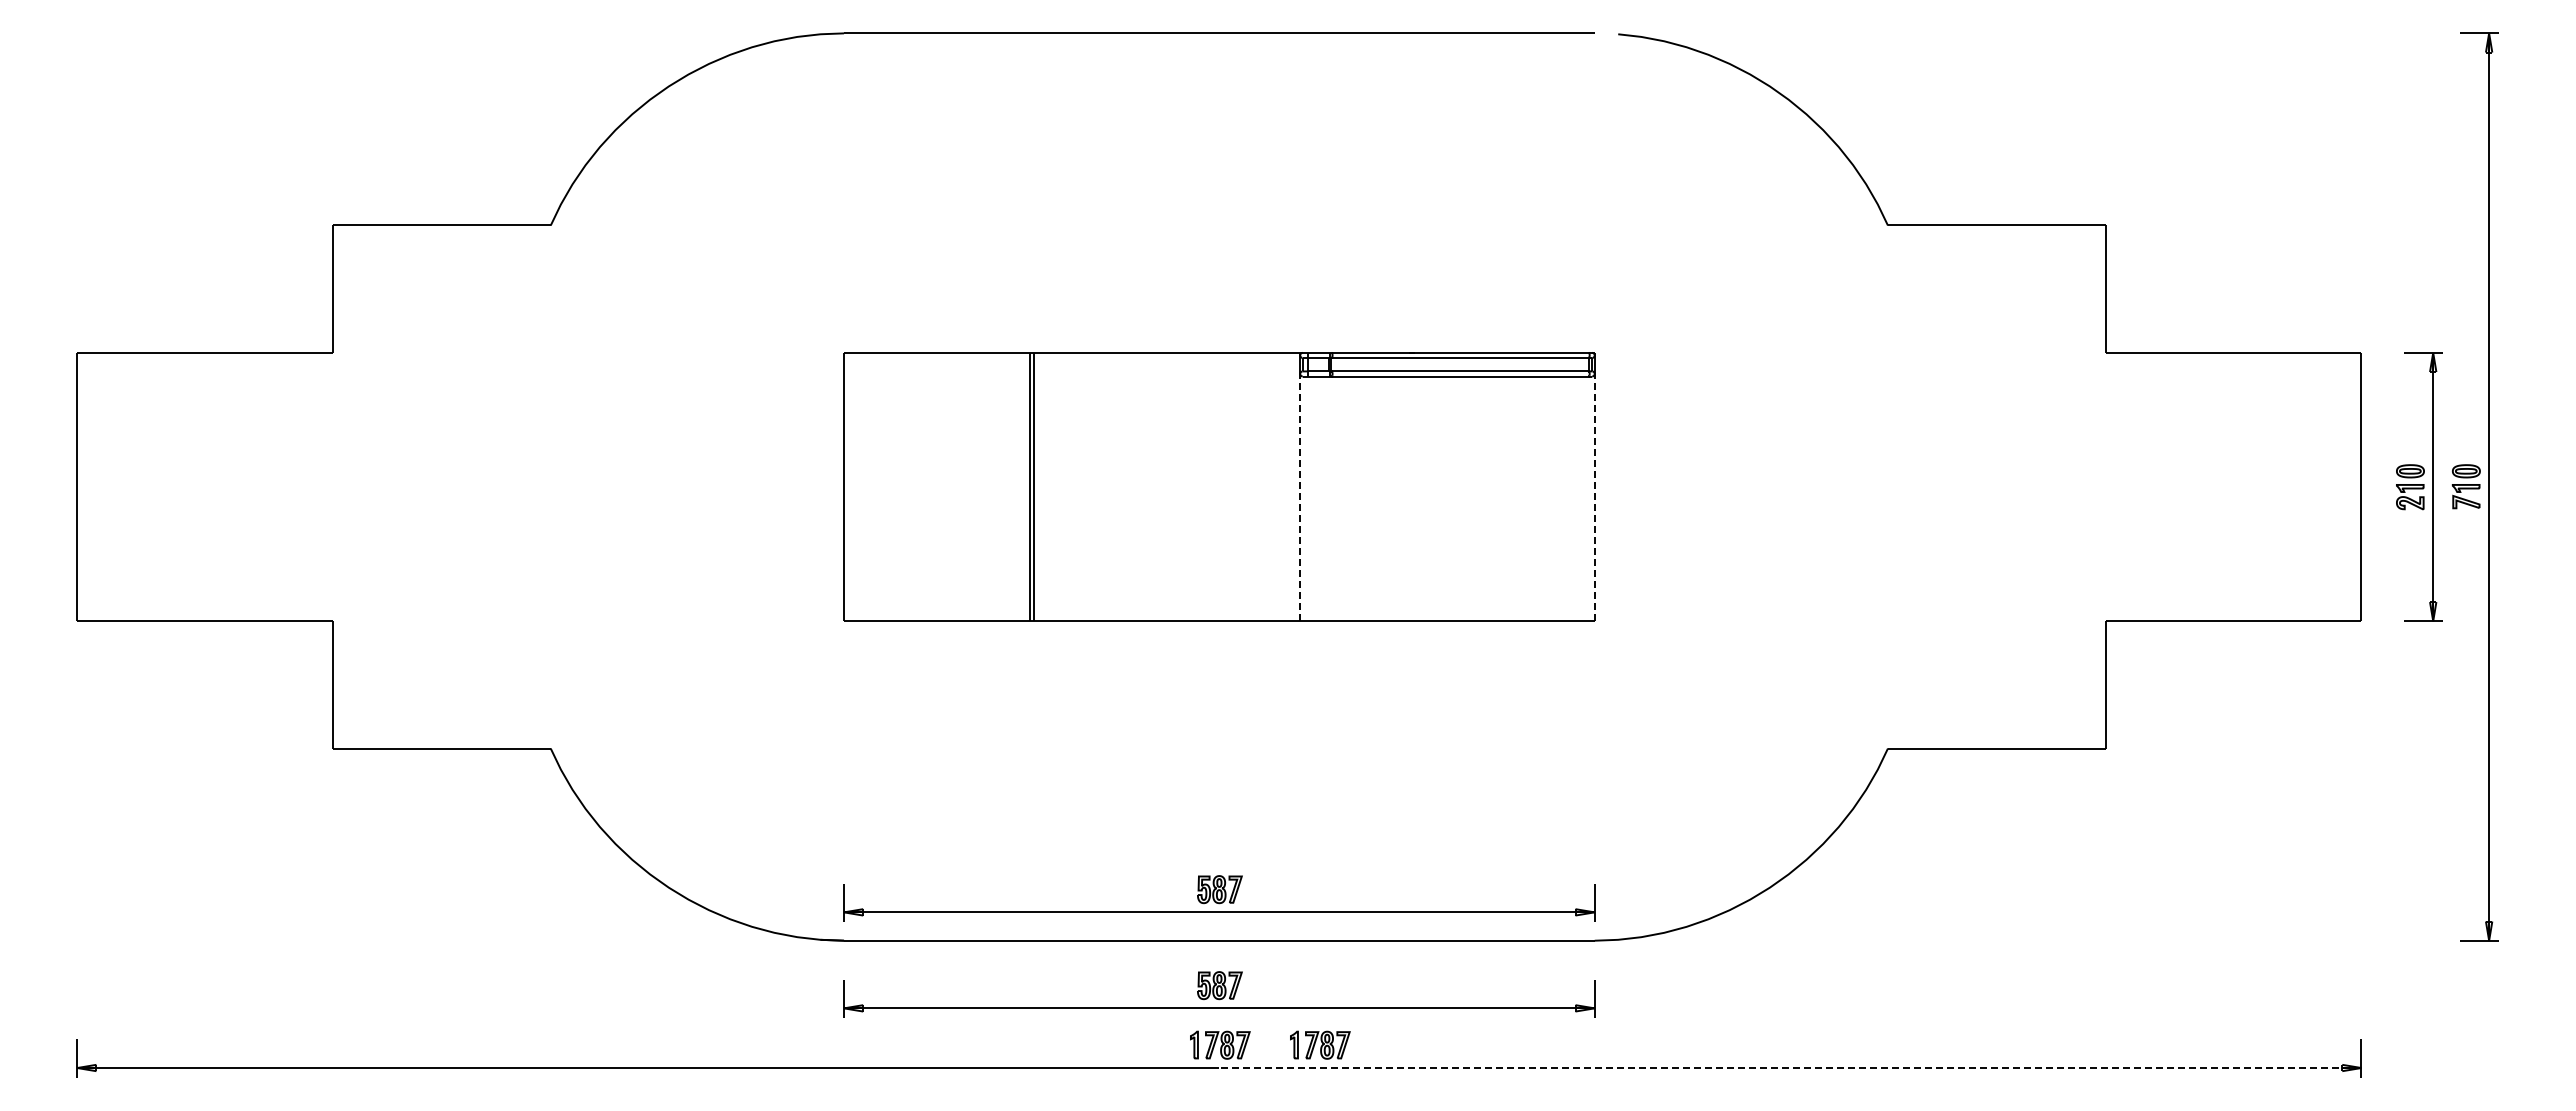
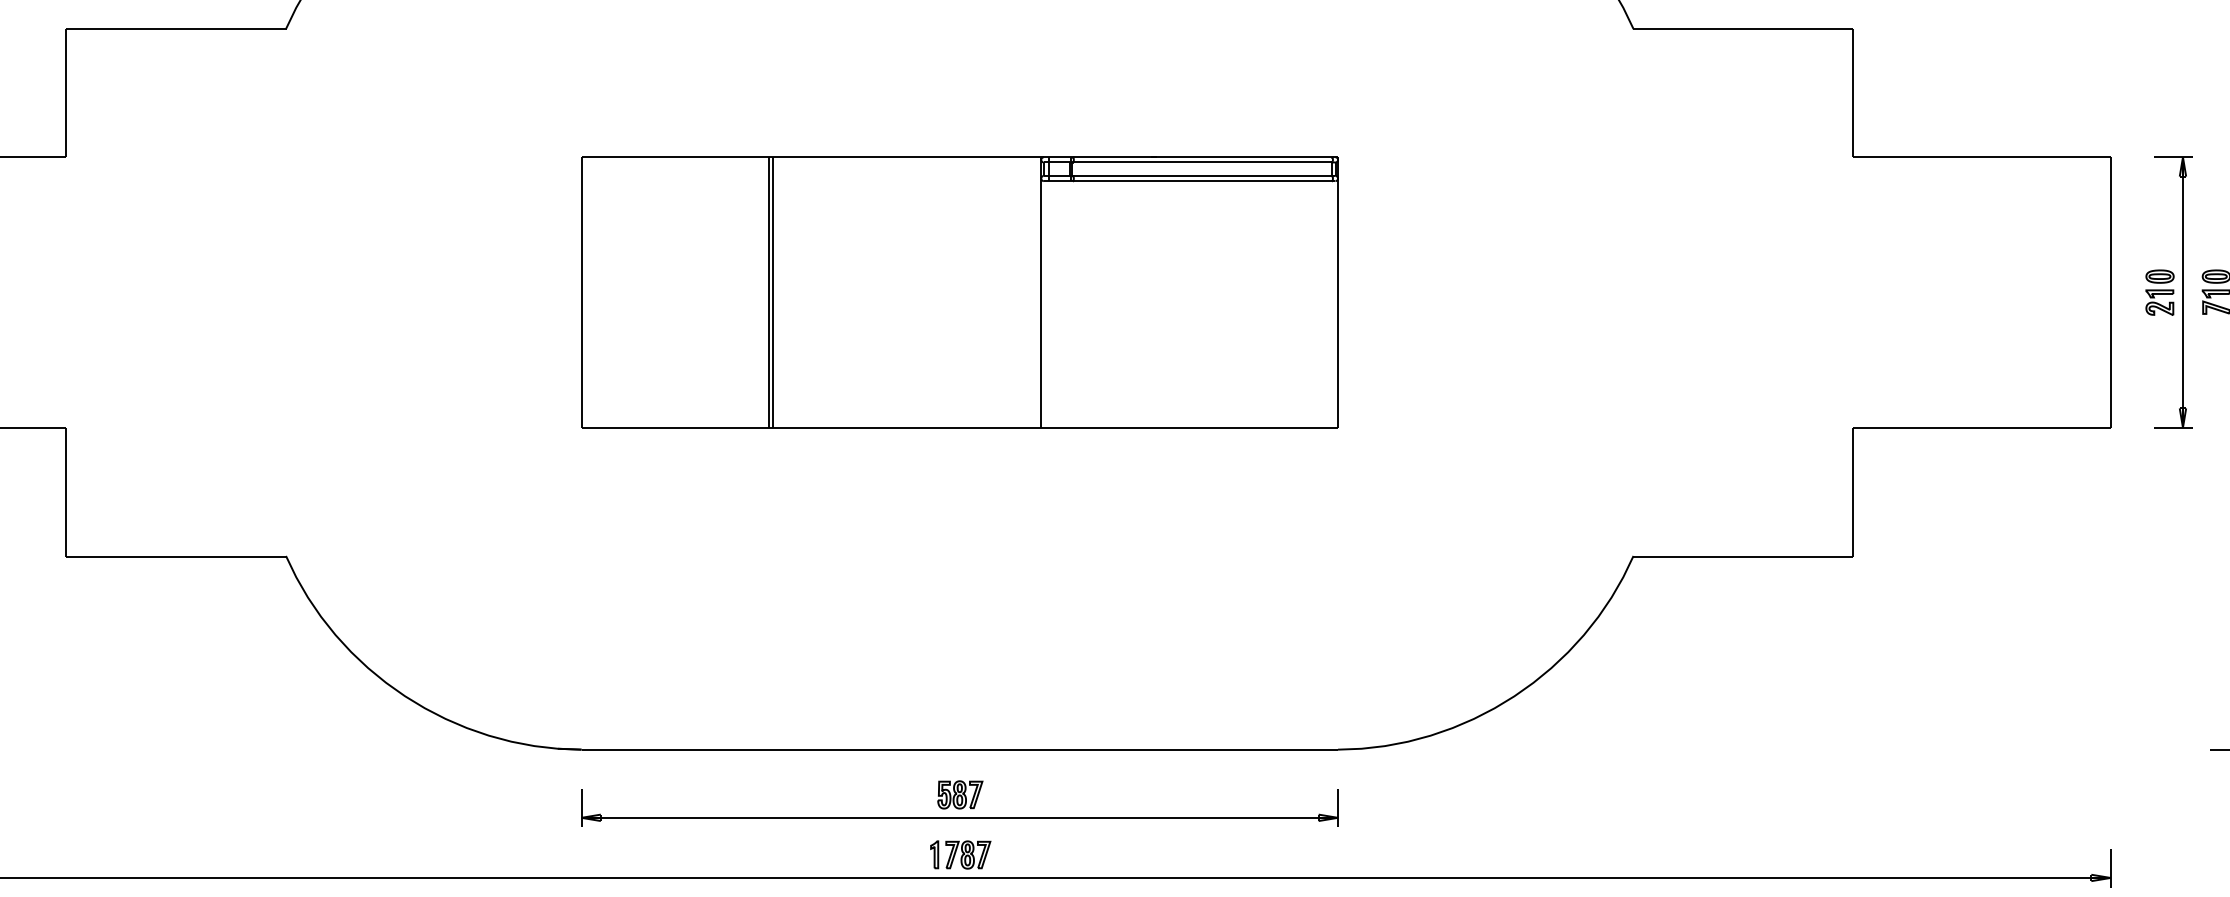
line: (1300, 497) -> (1041, 303), dashed -> solid
line: (1594, 497) -> (1337, 303), dashed -> solid
part: (1219, 898) -> (959, 707), removed
part: (1320, 1044) -> (1061, 854), removed
line: (1789, 1068) -> (1534, 878), dashed -> solid

